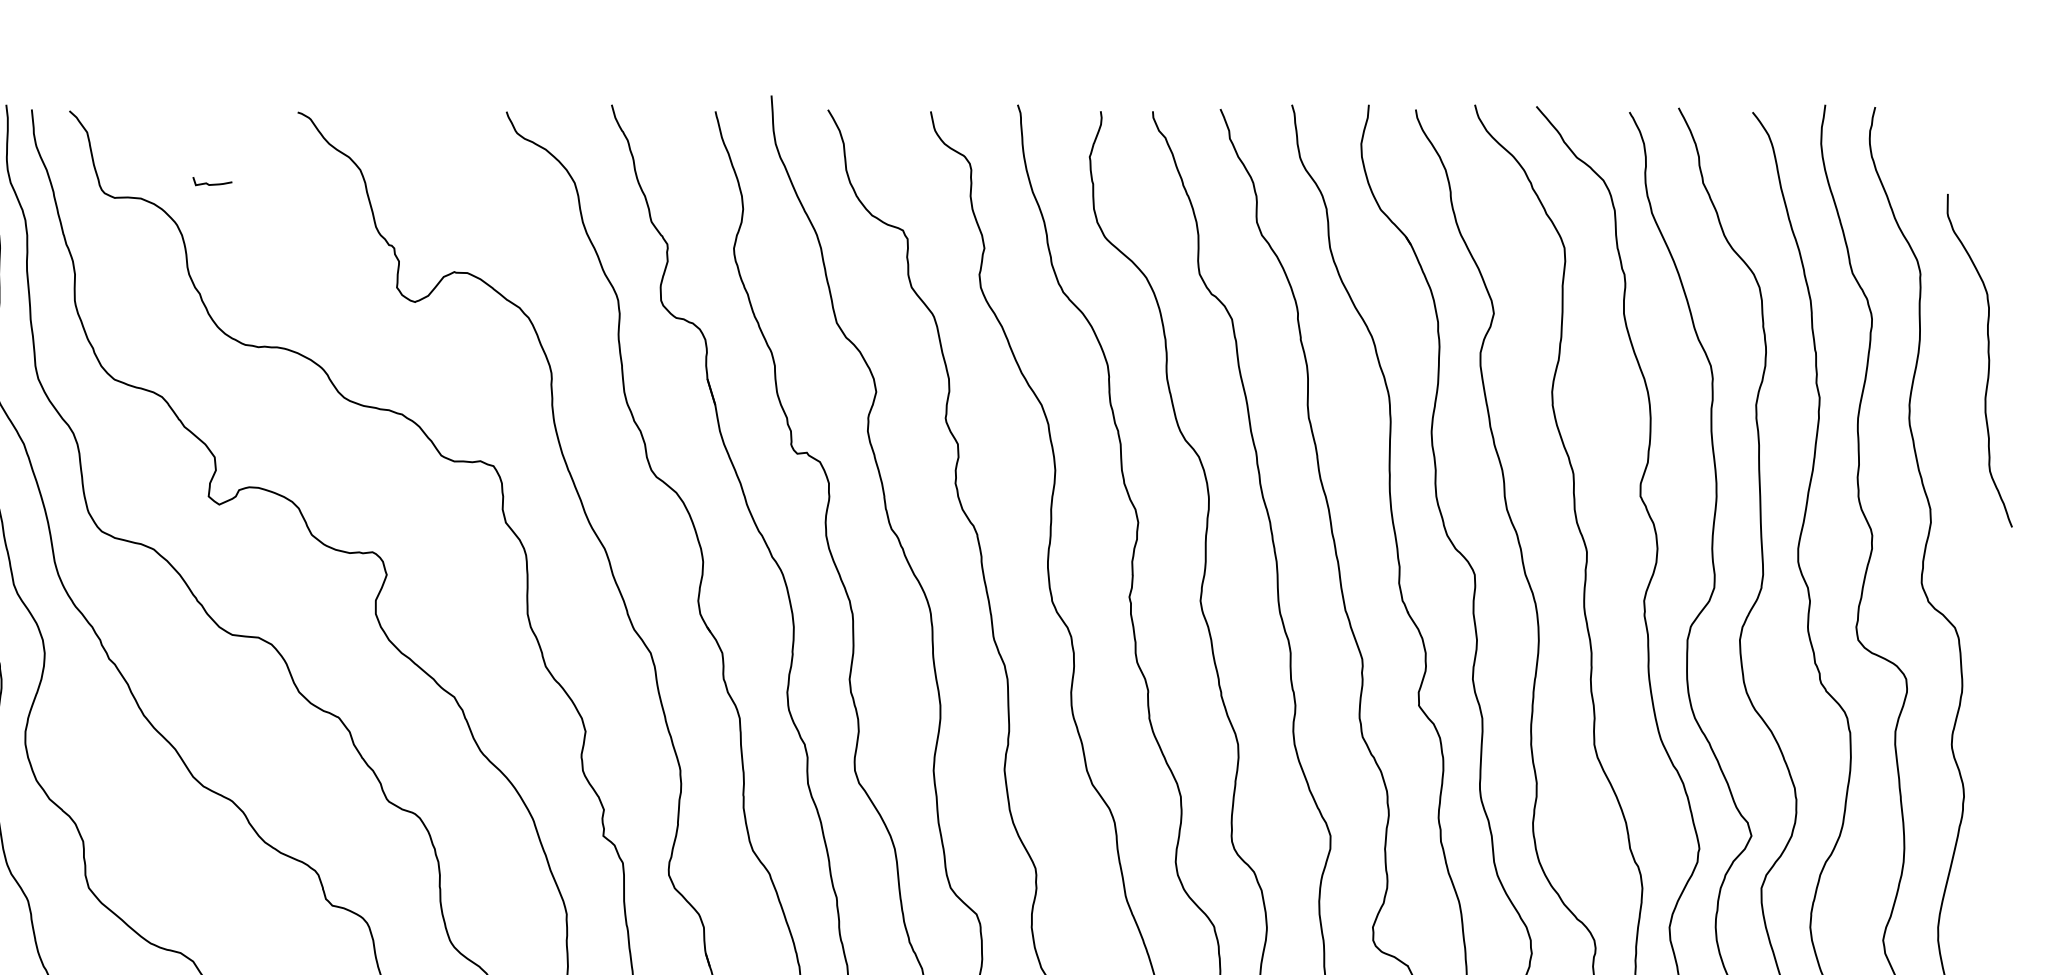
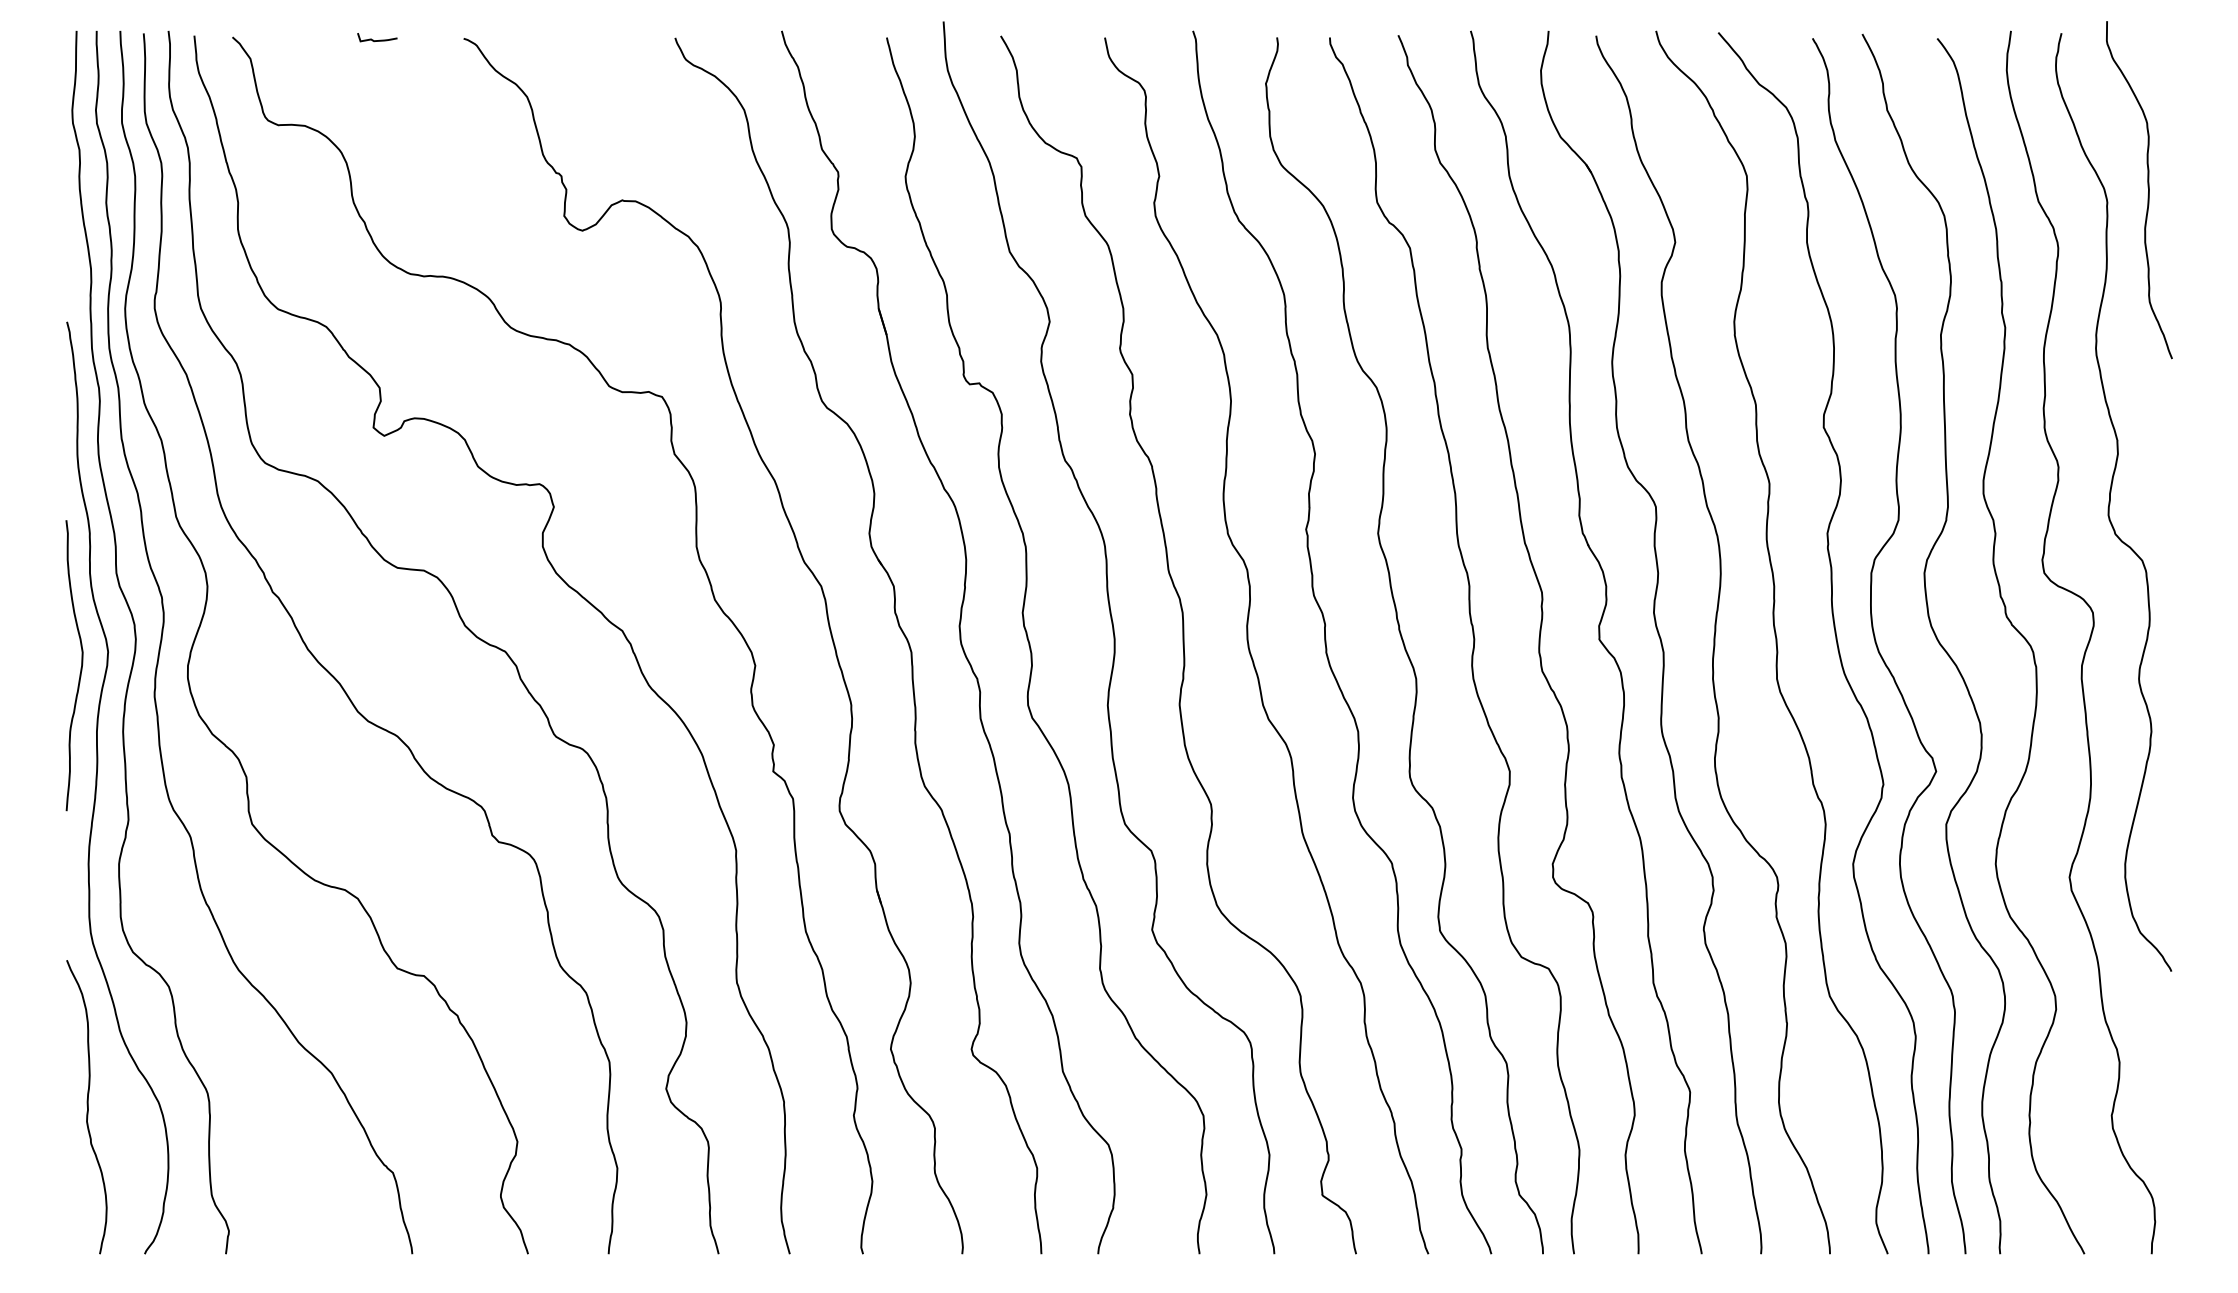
curve: (214, 183) -> (379, 39), moved
curve: (1987, 358) -> (2147, 187), moved

